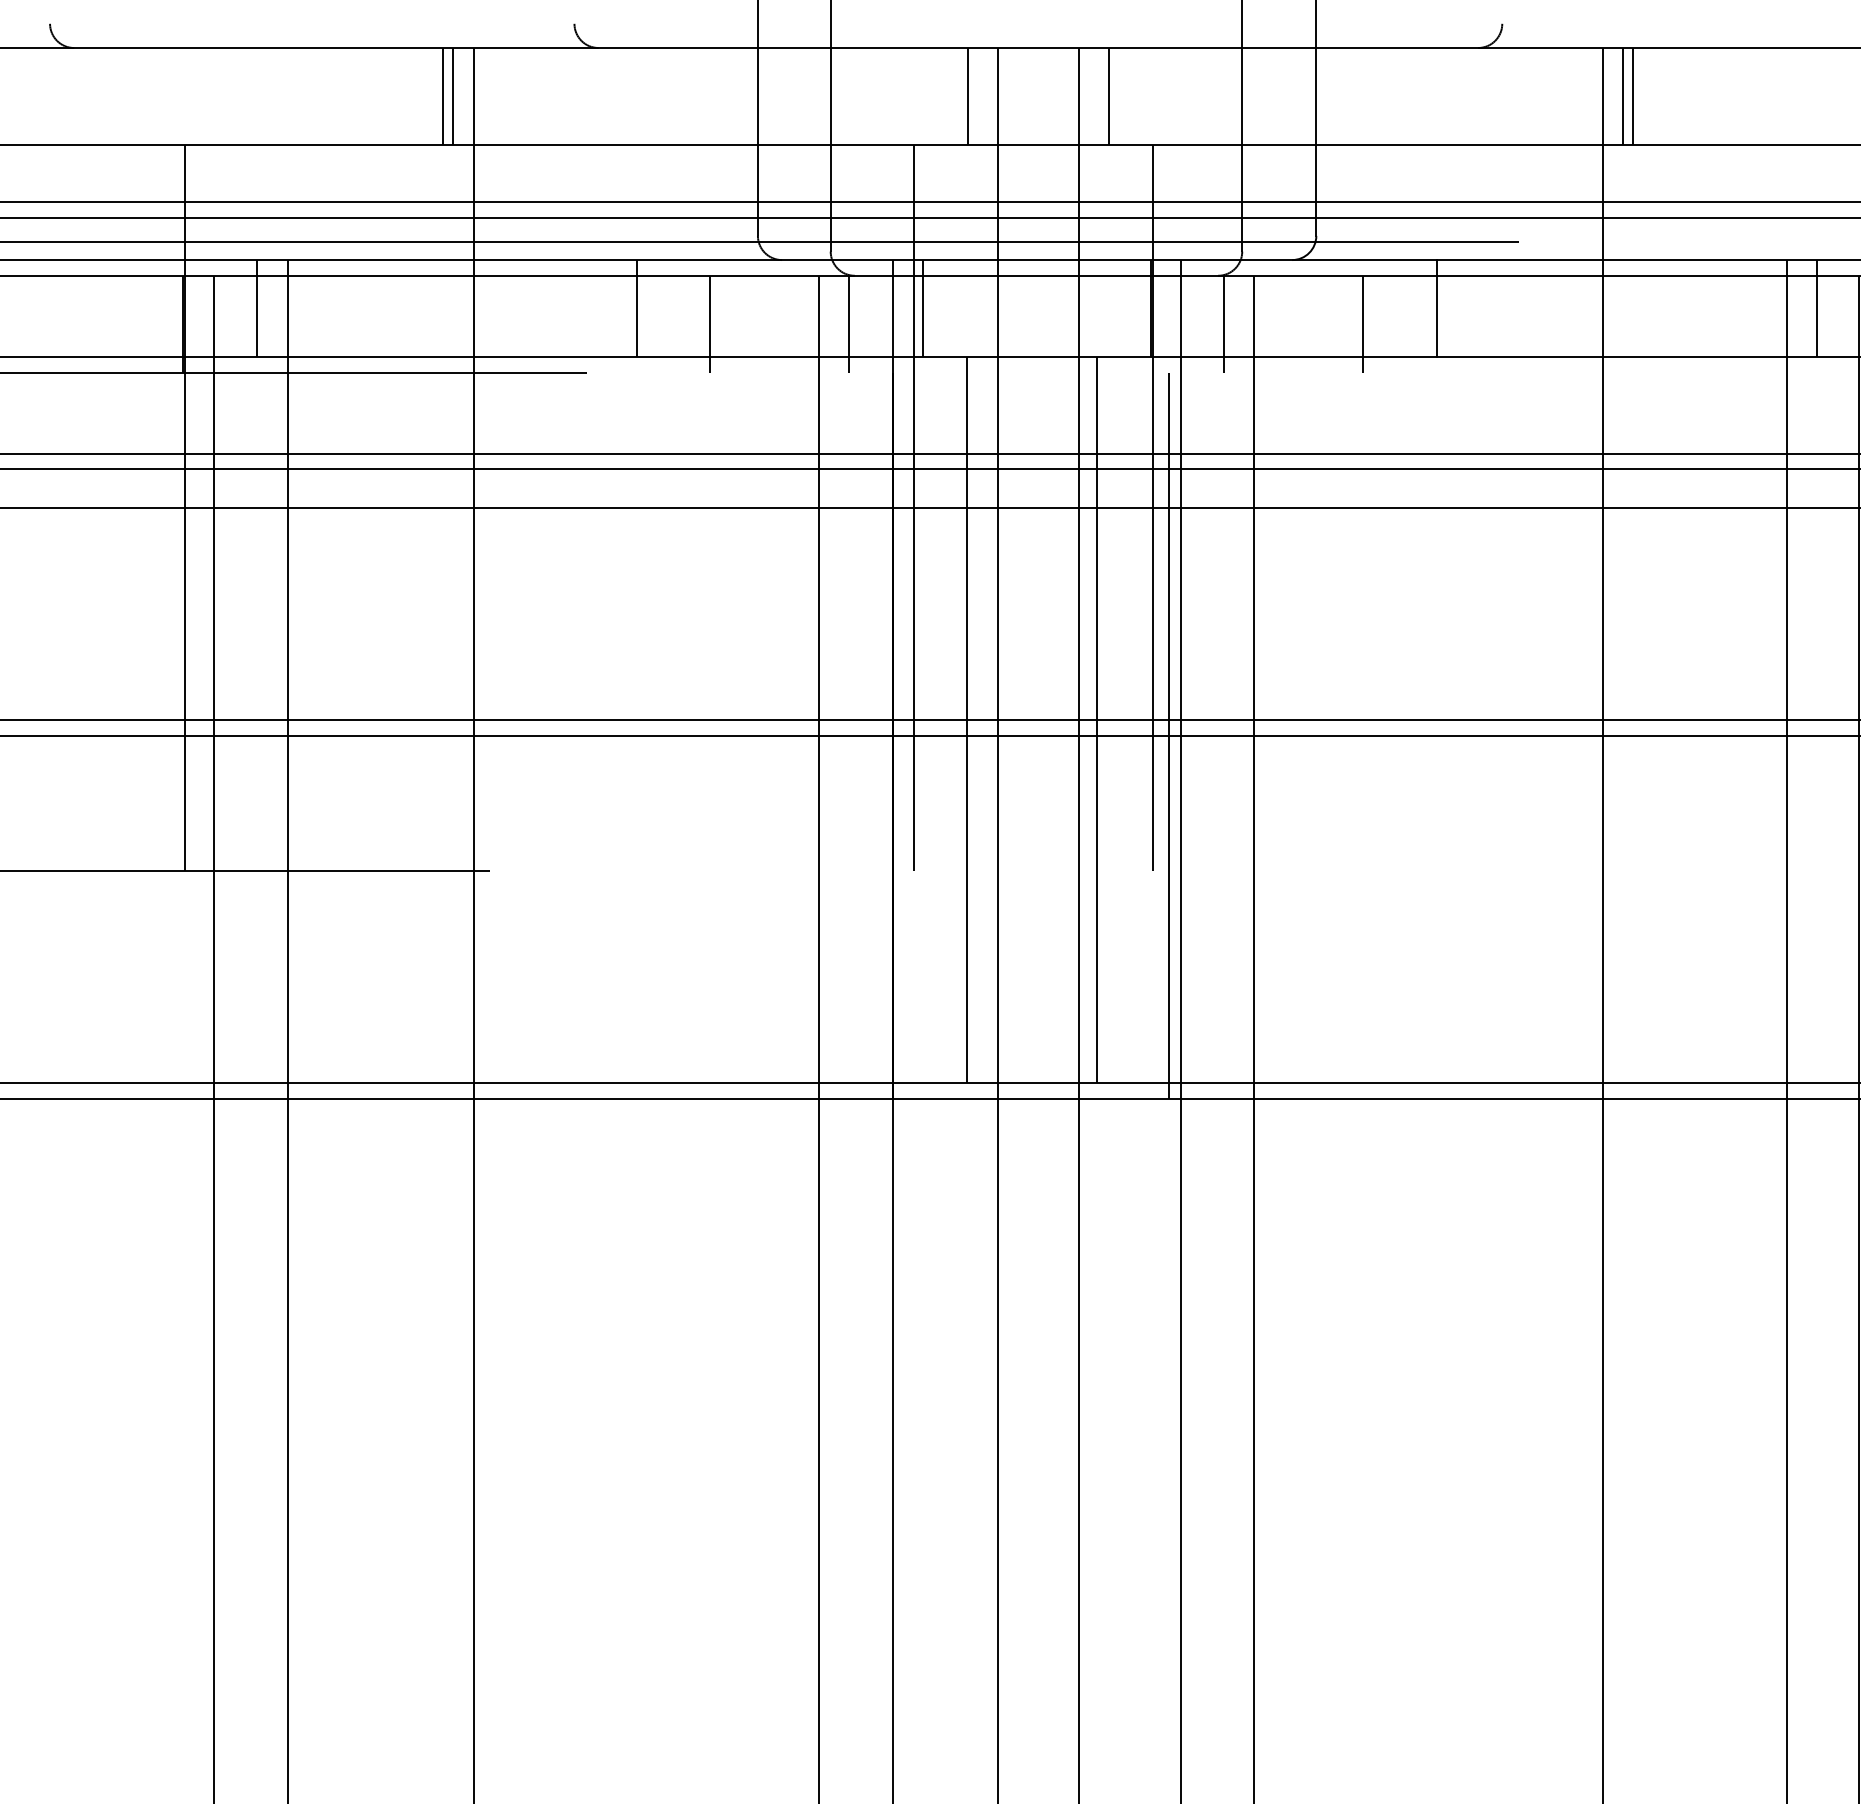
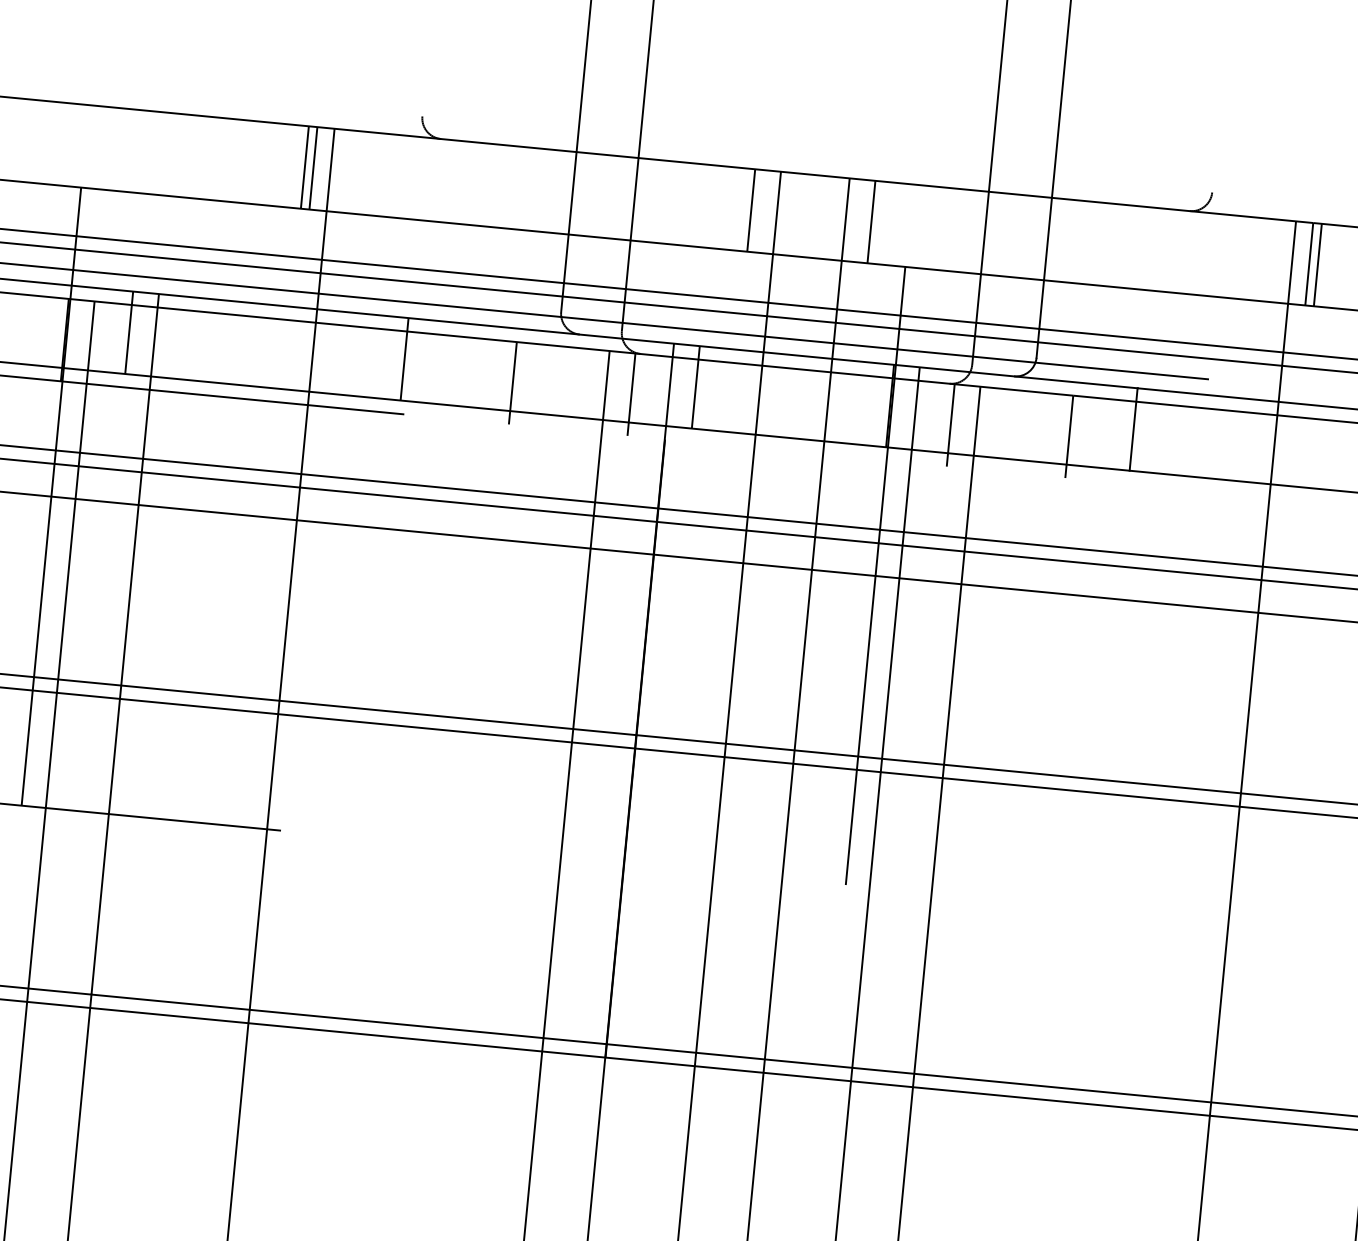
line: (636, 308) -> (404, 359), moved
line: (913, 507) -> (671, 555), removed
line: (967, 719) -> (699, 740), removed
line: (1096, 719) -> (809, 751), removed
line: (1169, 735) -> (870, 771), removed

